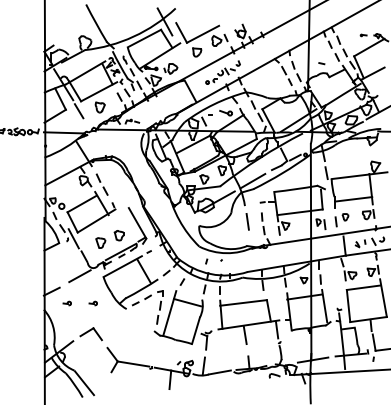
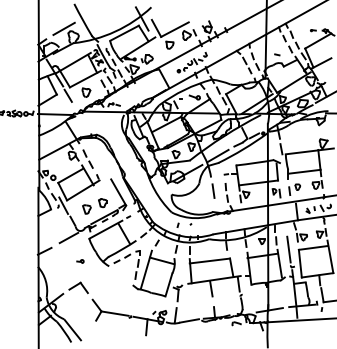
line: (73, 33) -> (63, 28), added
line: (335, 289) -> (289, 249), added
part: (66, 303) -> (57, 261), removed

